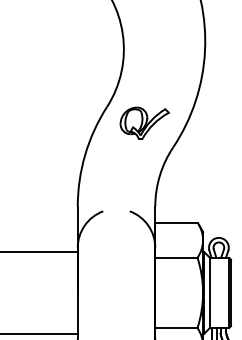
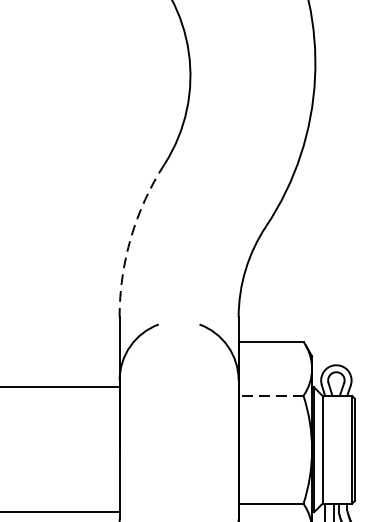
part: (144, 122) -> (222, 188), removed
arc: (85, 154) -> (131, 237), solid -> dashed
line: (175, 257) -> (269, 395), solid -> dashed

